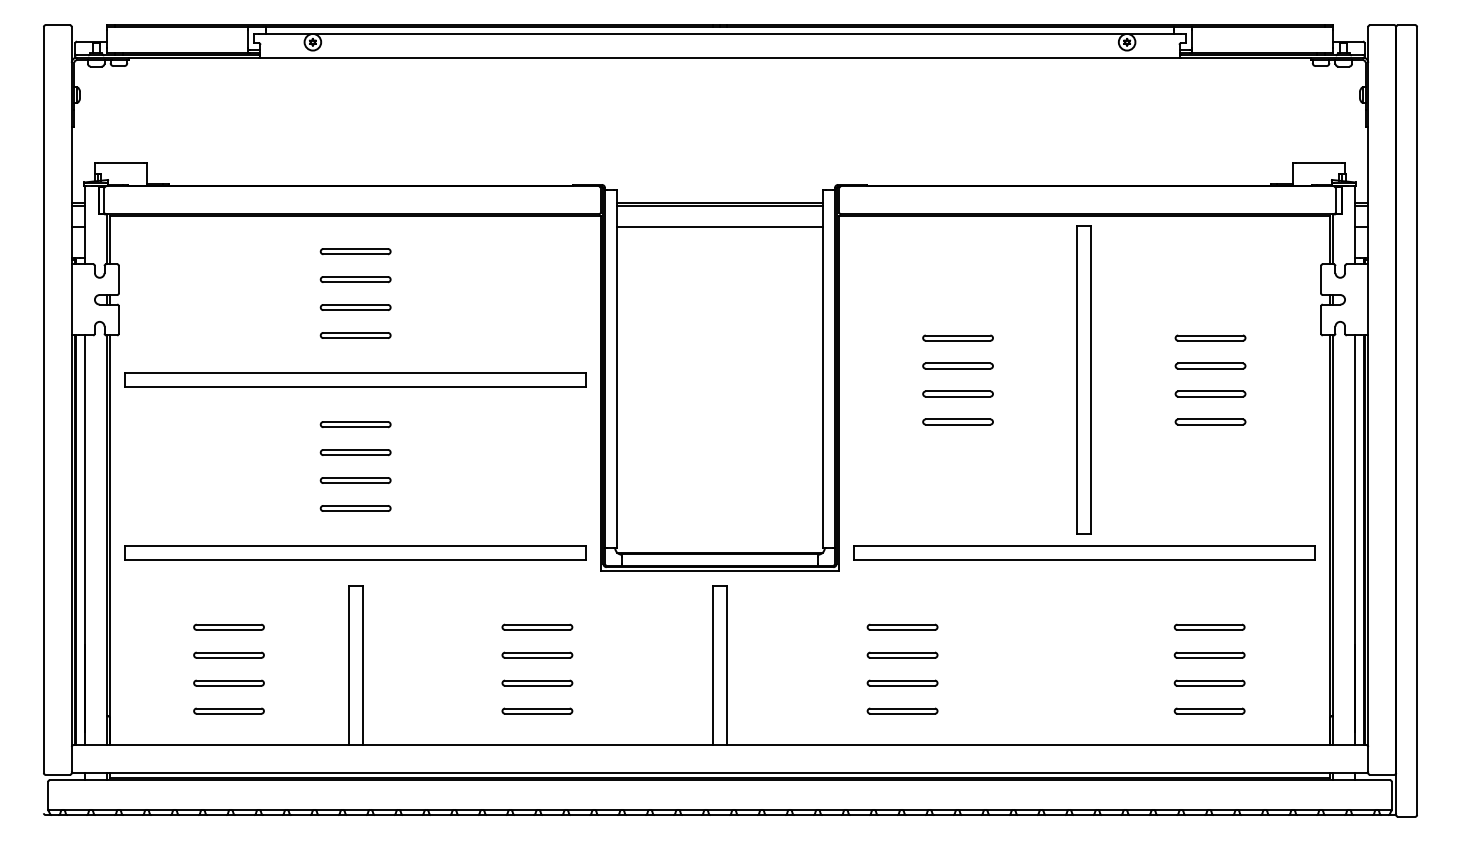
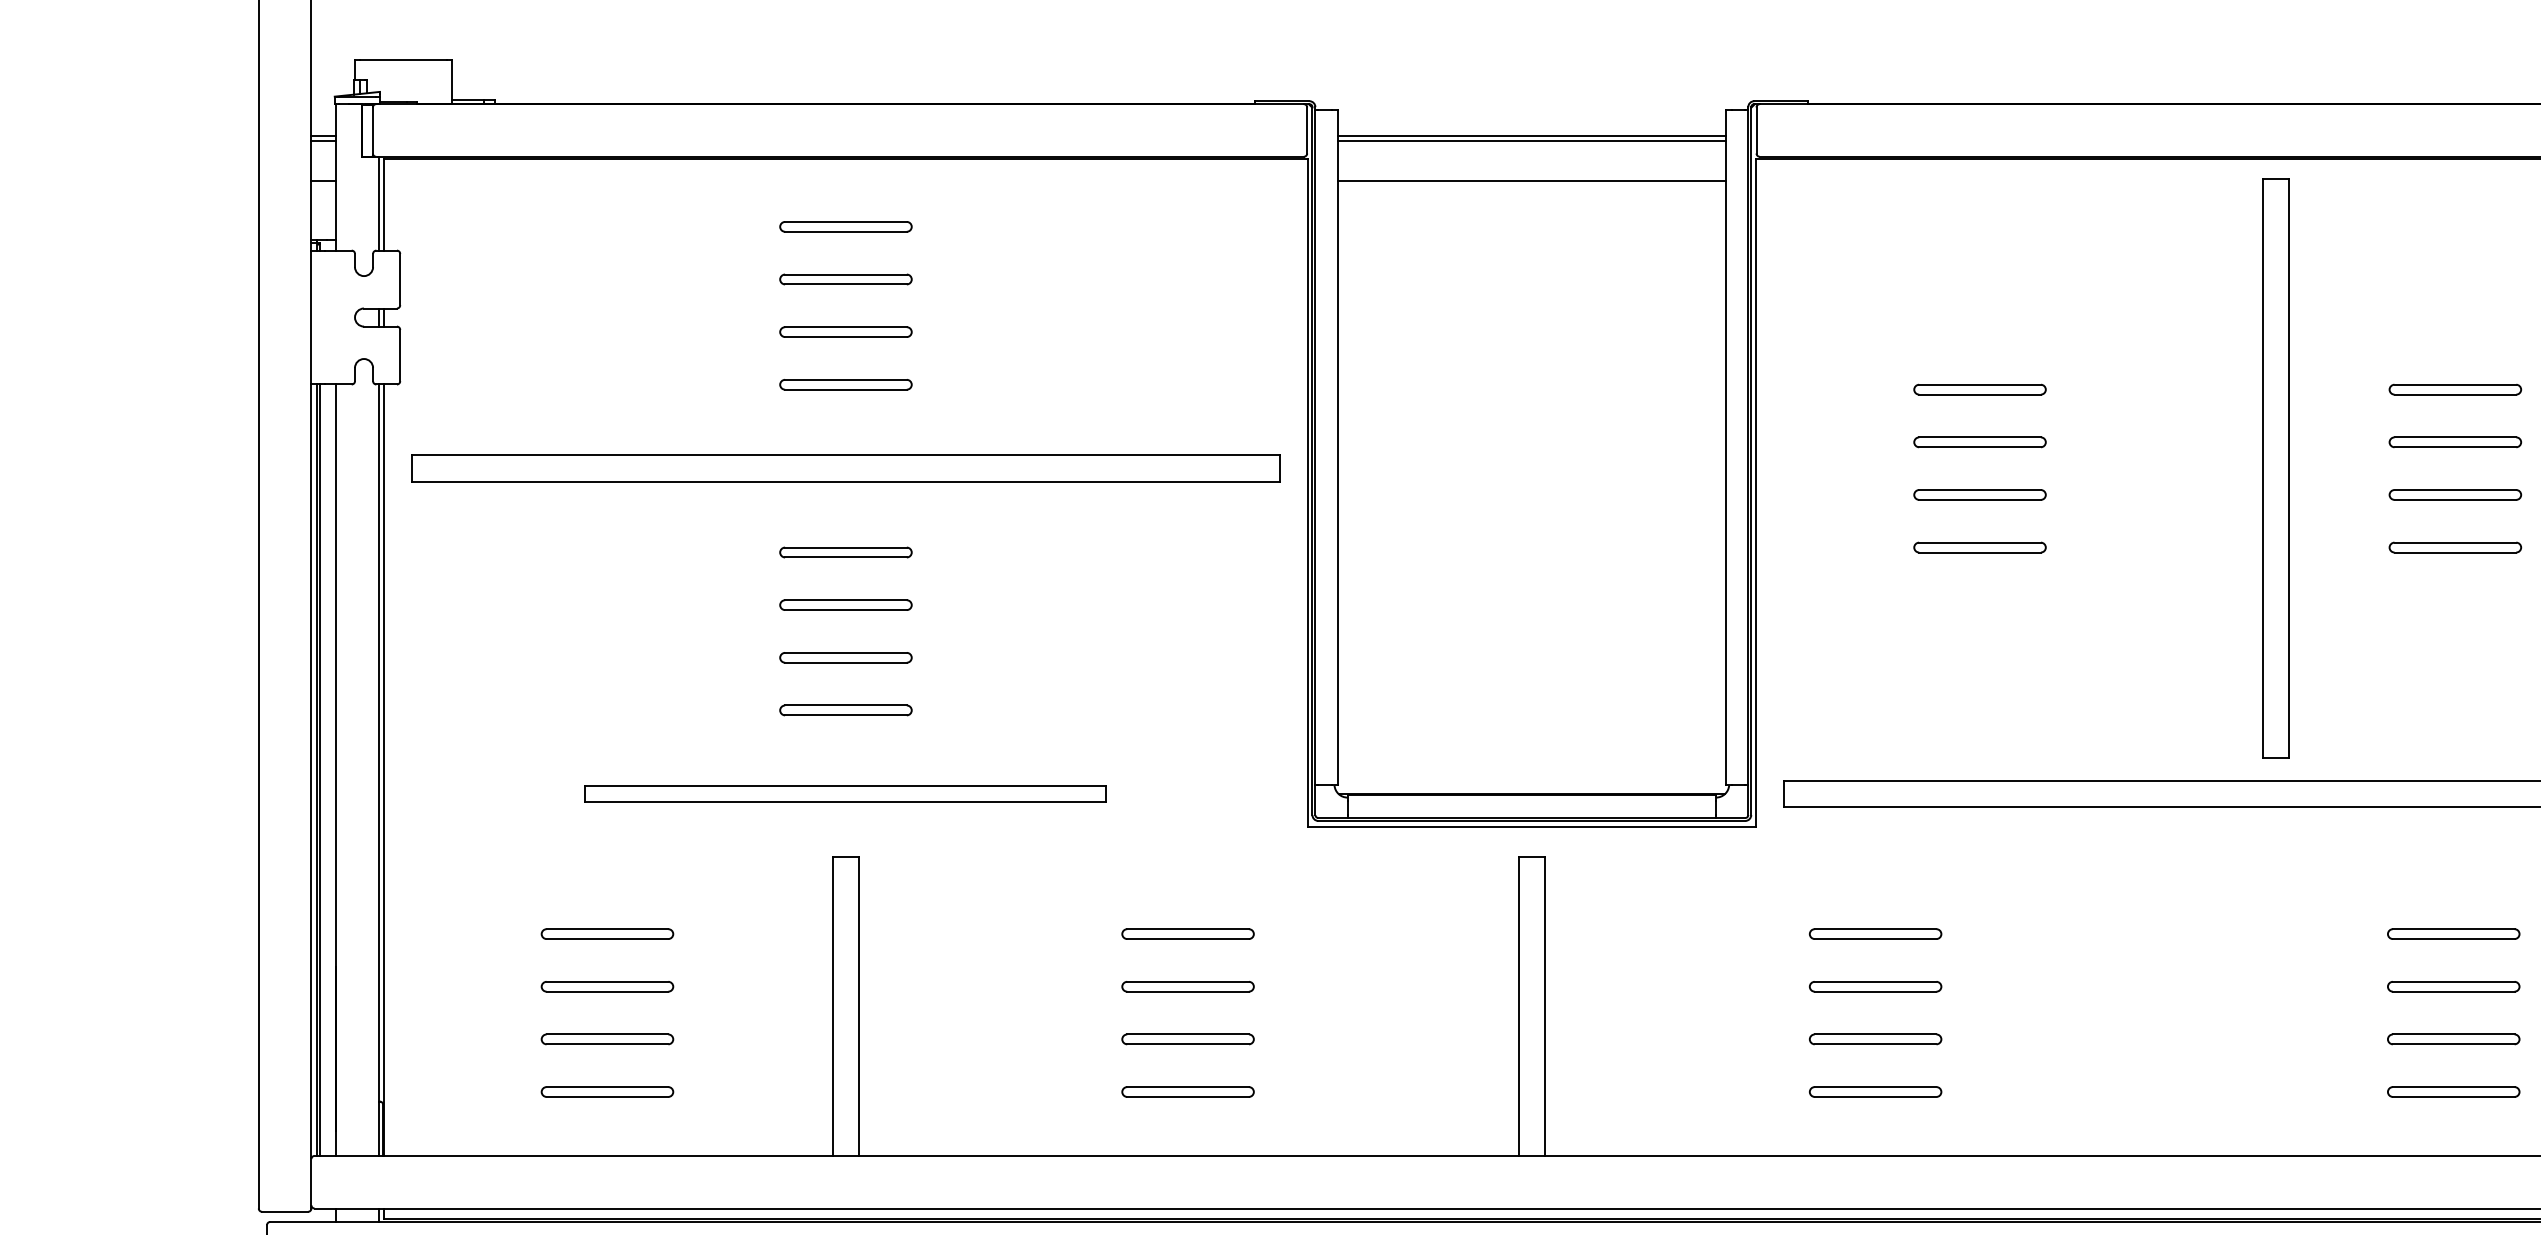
part: (1083, 379) -> (2274, 467), moved
part: (355, 552) -> (845, 793), size x0.6

